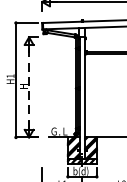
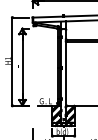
line: (29, 87) -> (22, 67), dashed -> solid

